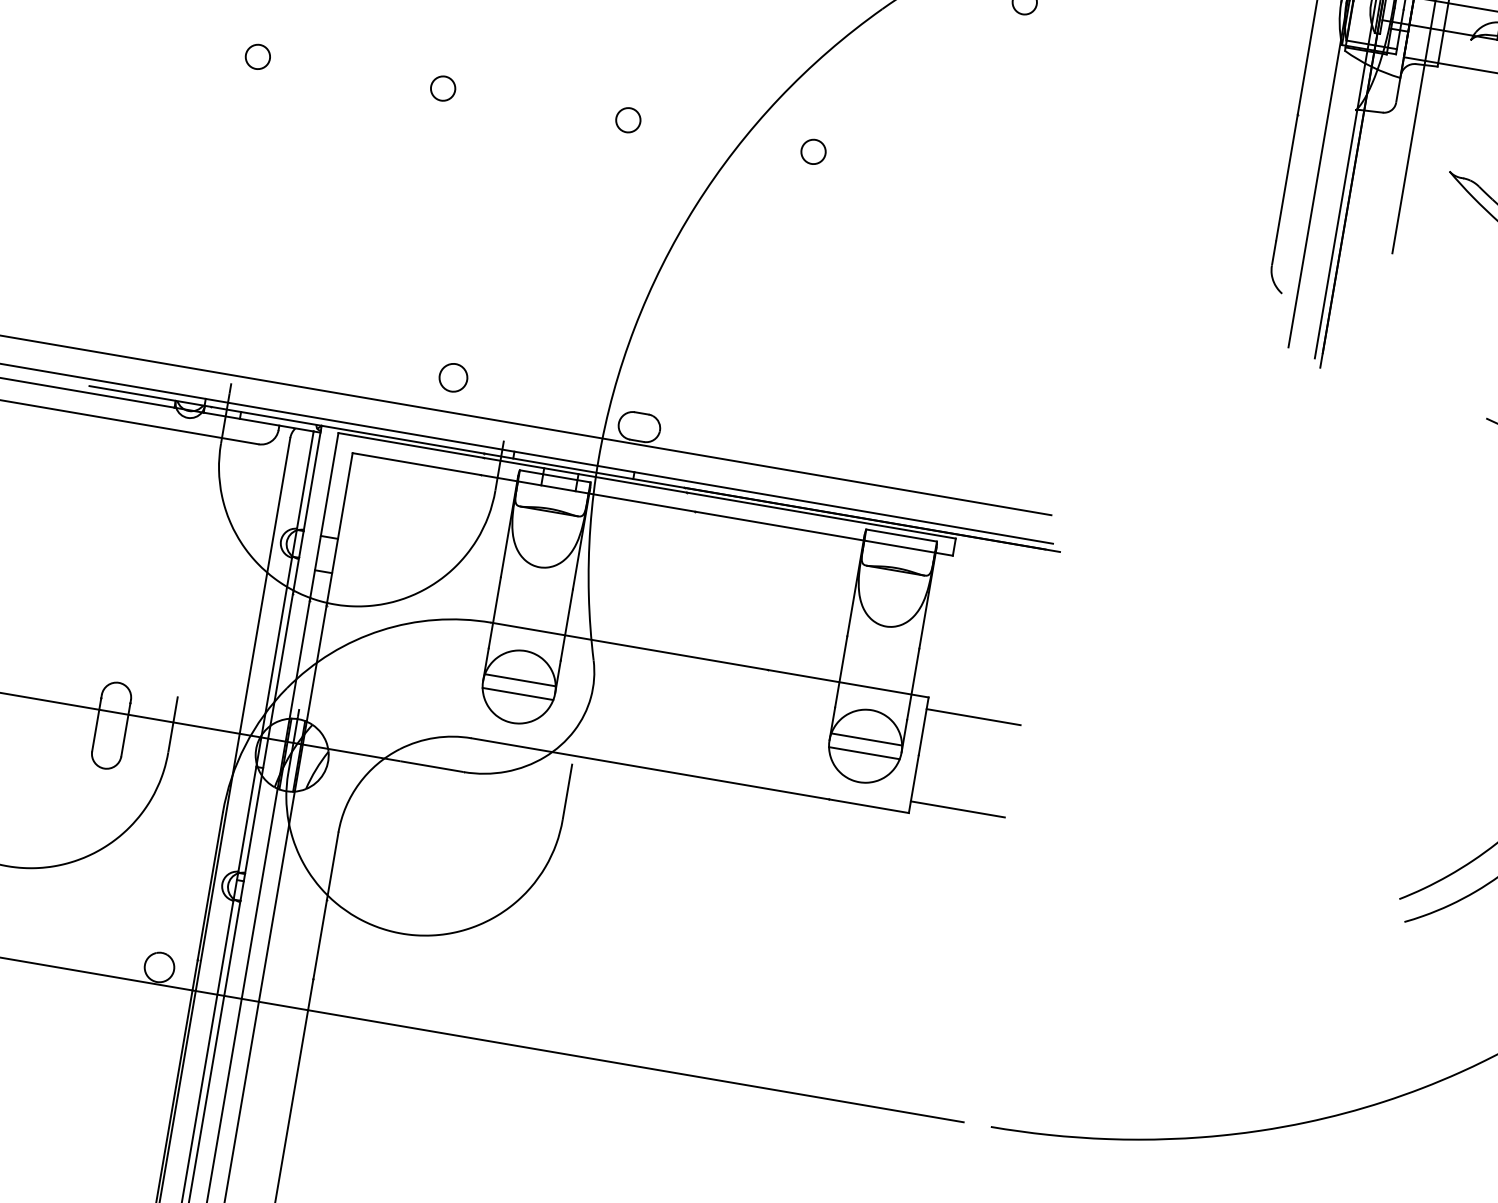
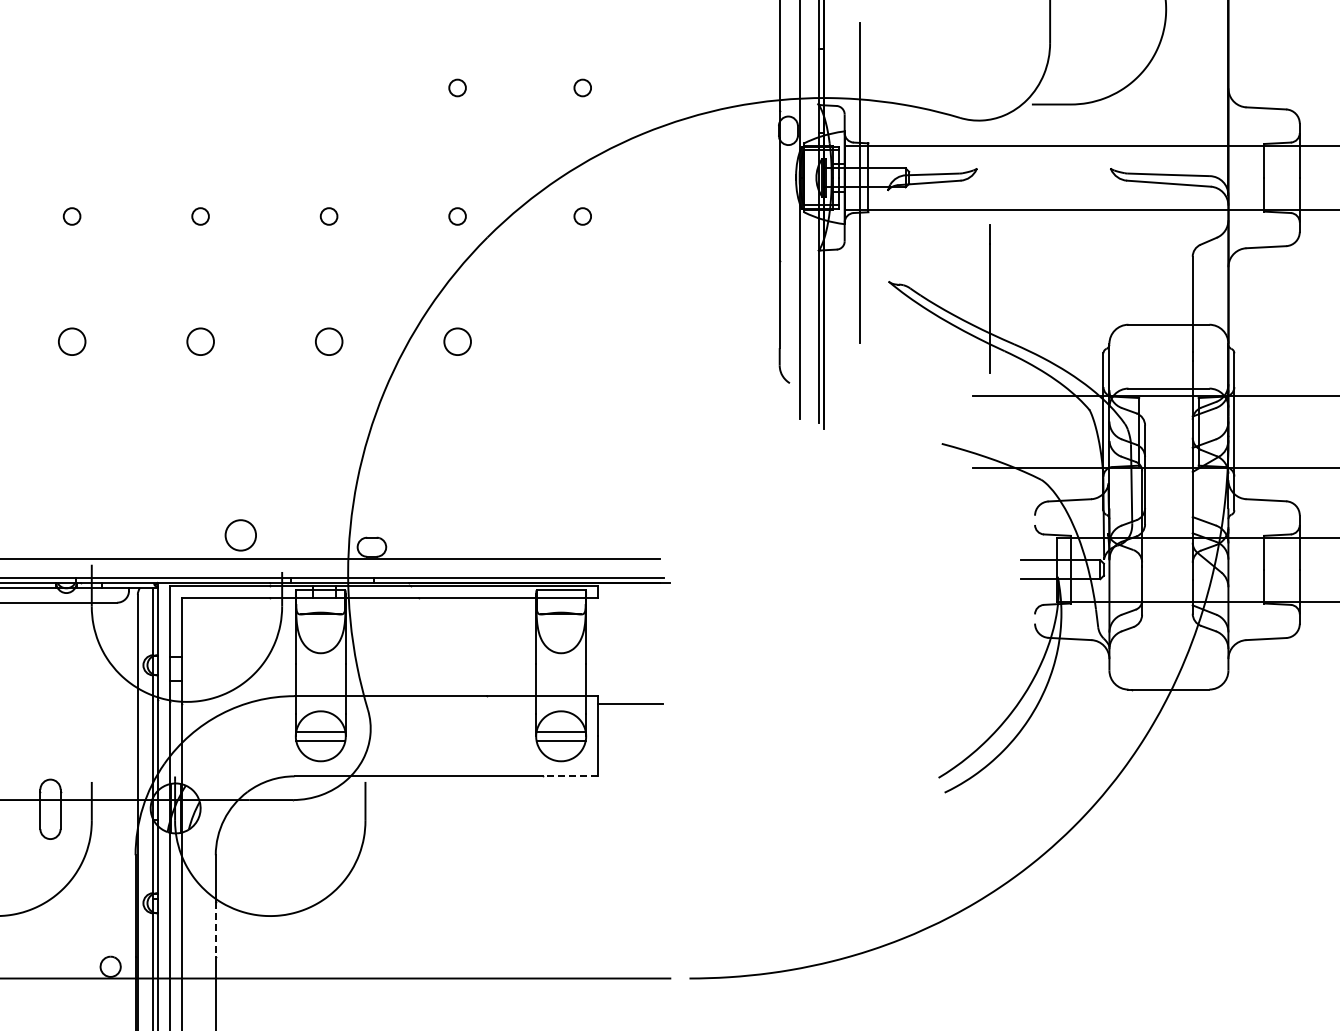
circle: (257, 56) -> (71, 341), size x1.6
circle: (443, 88) -> (200, 341), size x1.6
circle: (627, 119) -> (328, 341), size x1.6
circle: (813, 151) -> (457, 341), size x1.6
circle: (452, 377) -> (240, 535), size x1.6
line: (869, 806) -> (570, 776), solid -> dashed
line: (957, 809) -> (630, 768), removed
line: (319, 940) -> (215, 930), solid -> dashed

